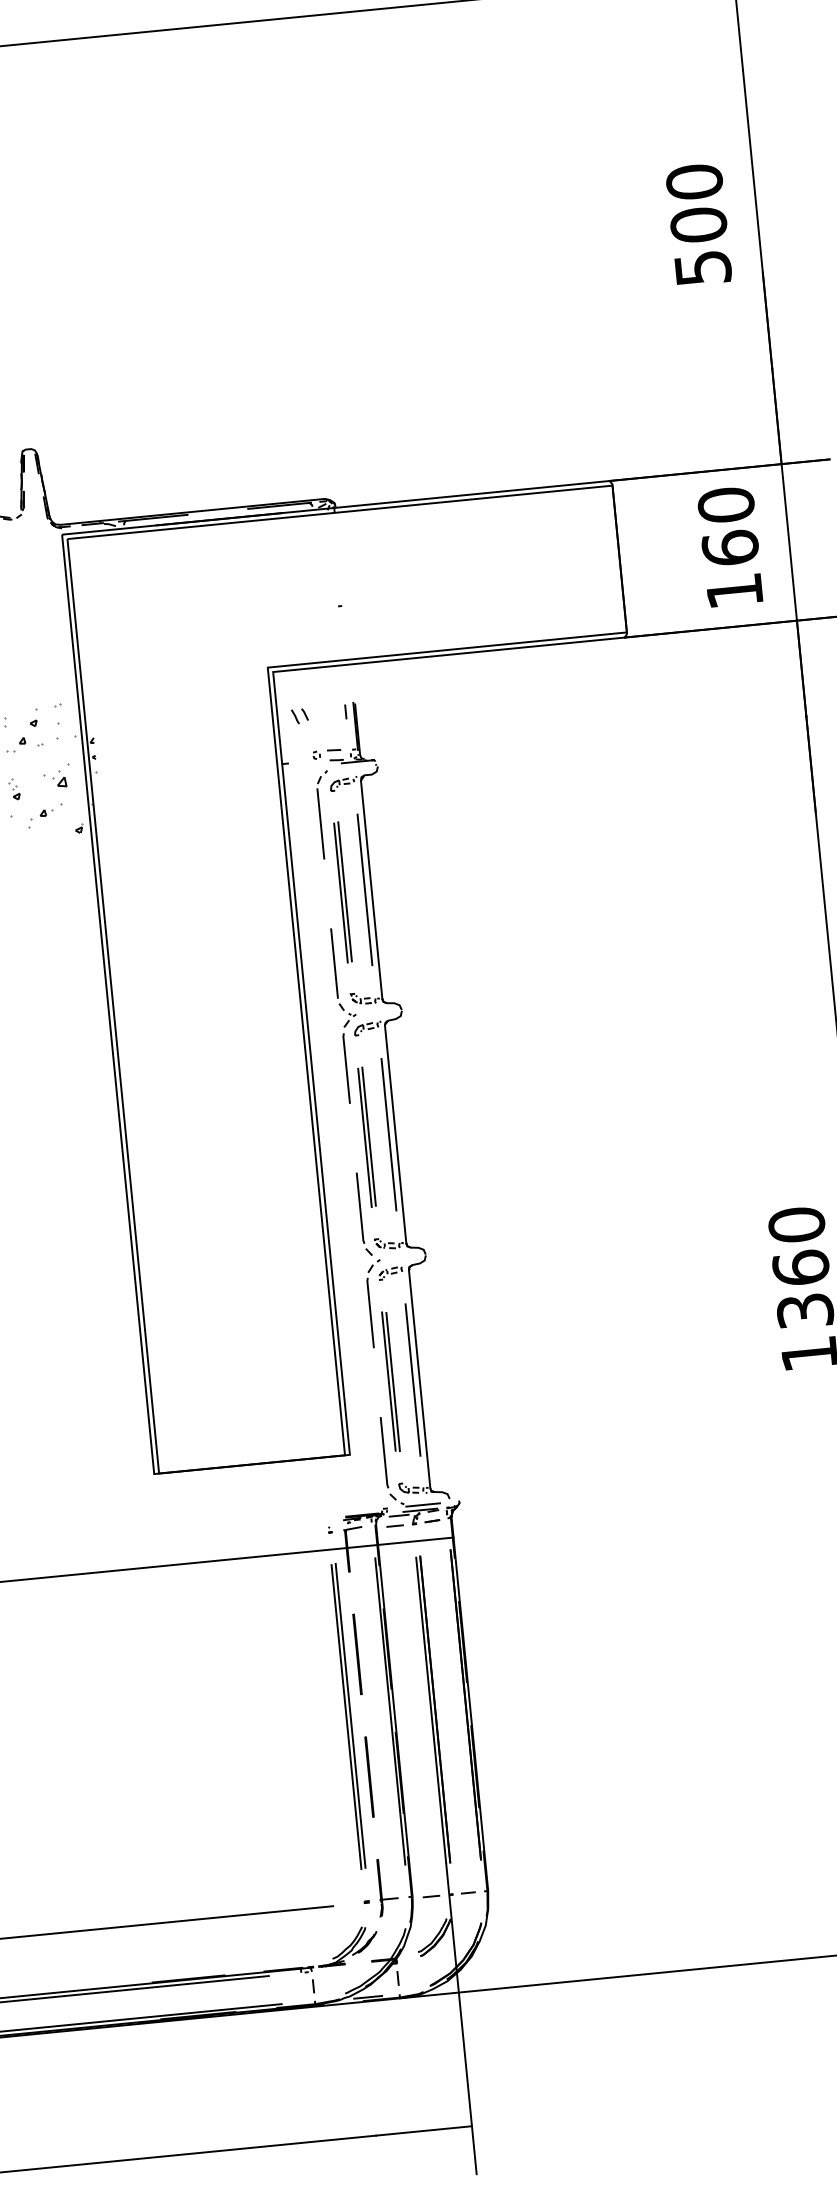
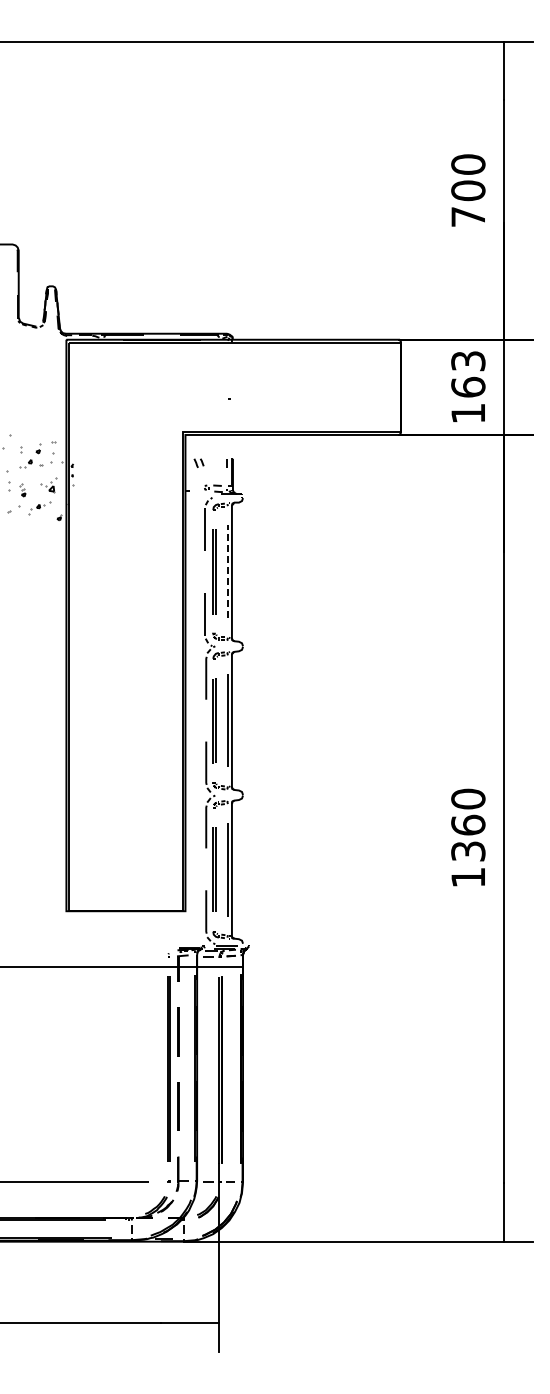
text: (703, 267) -> (468, 216), 500 -> 700
text: (726, 503) -> (468, 360), 160 -> 163
line: (364, 889) -> (227, 571), solid -> dashed

